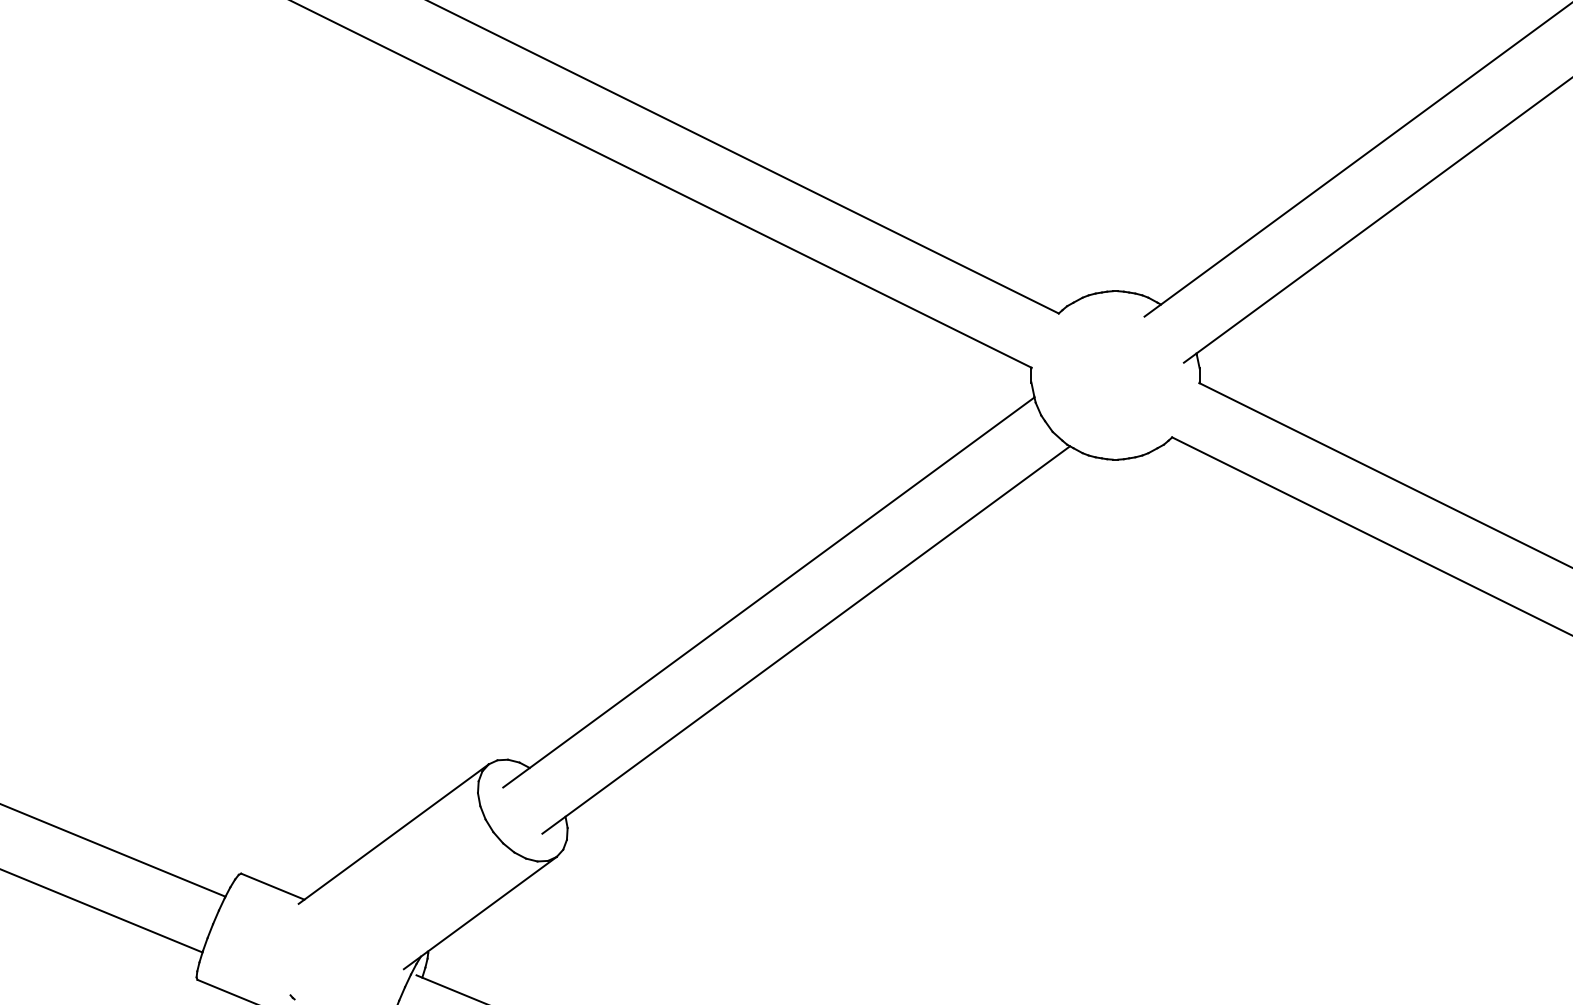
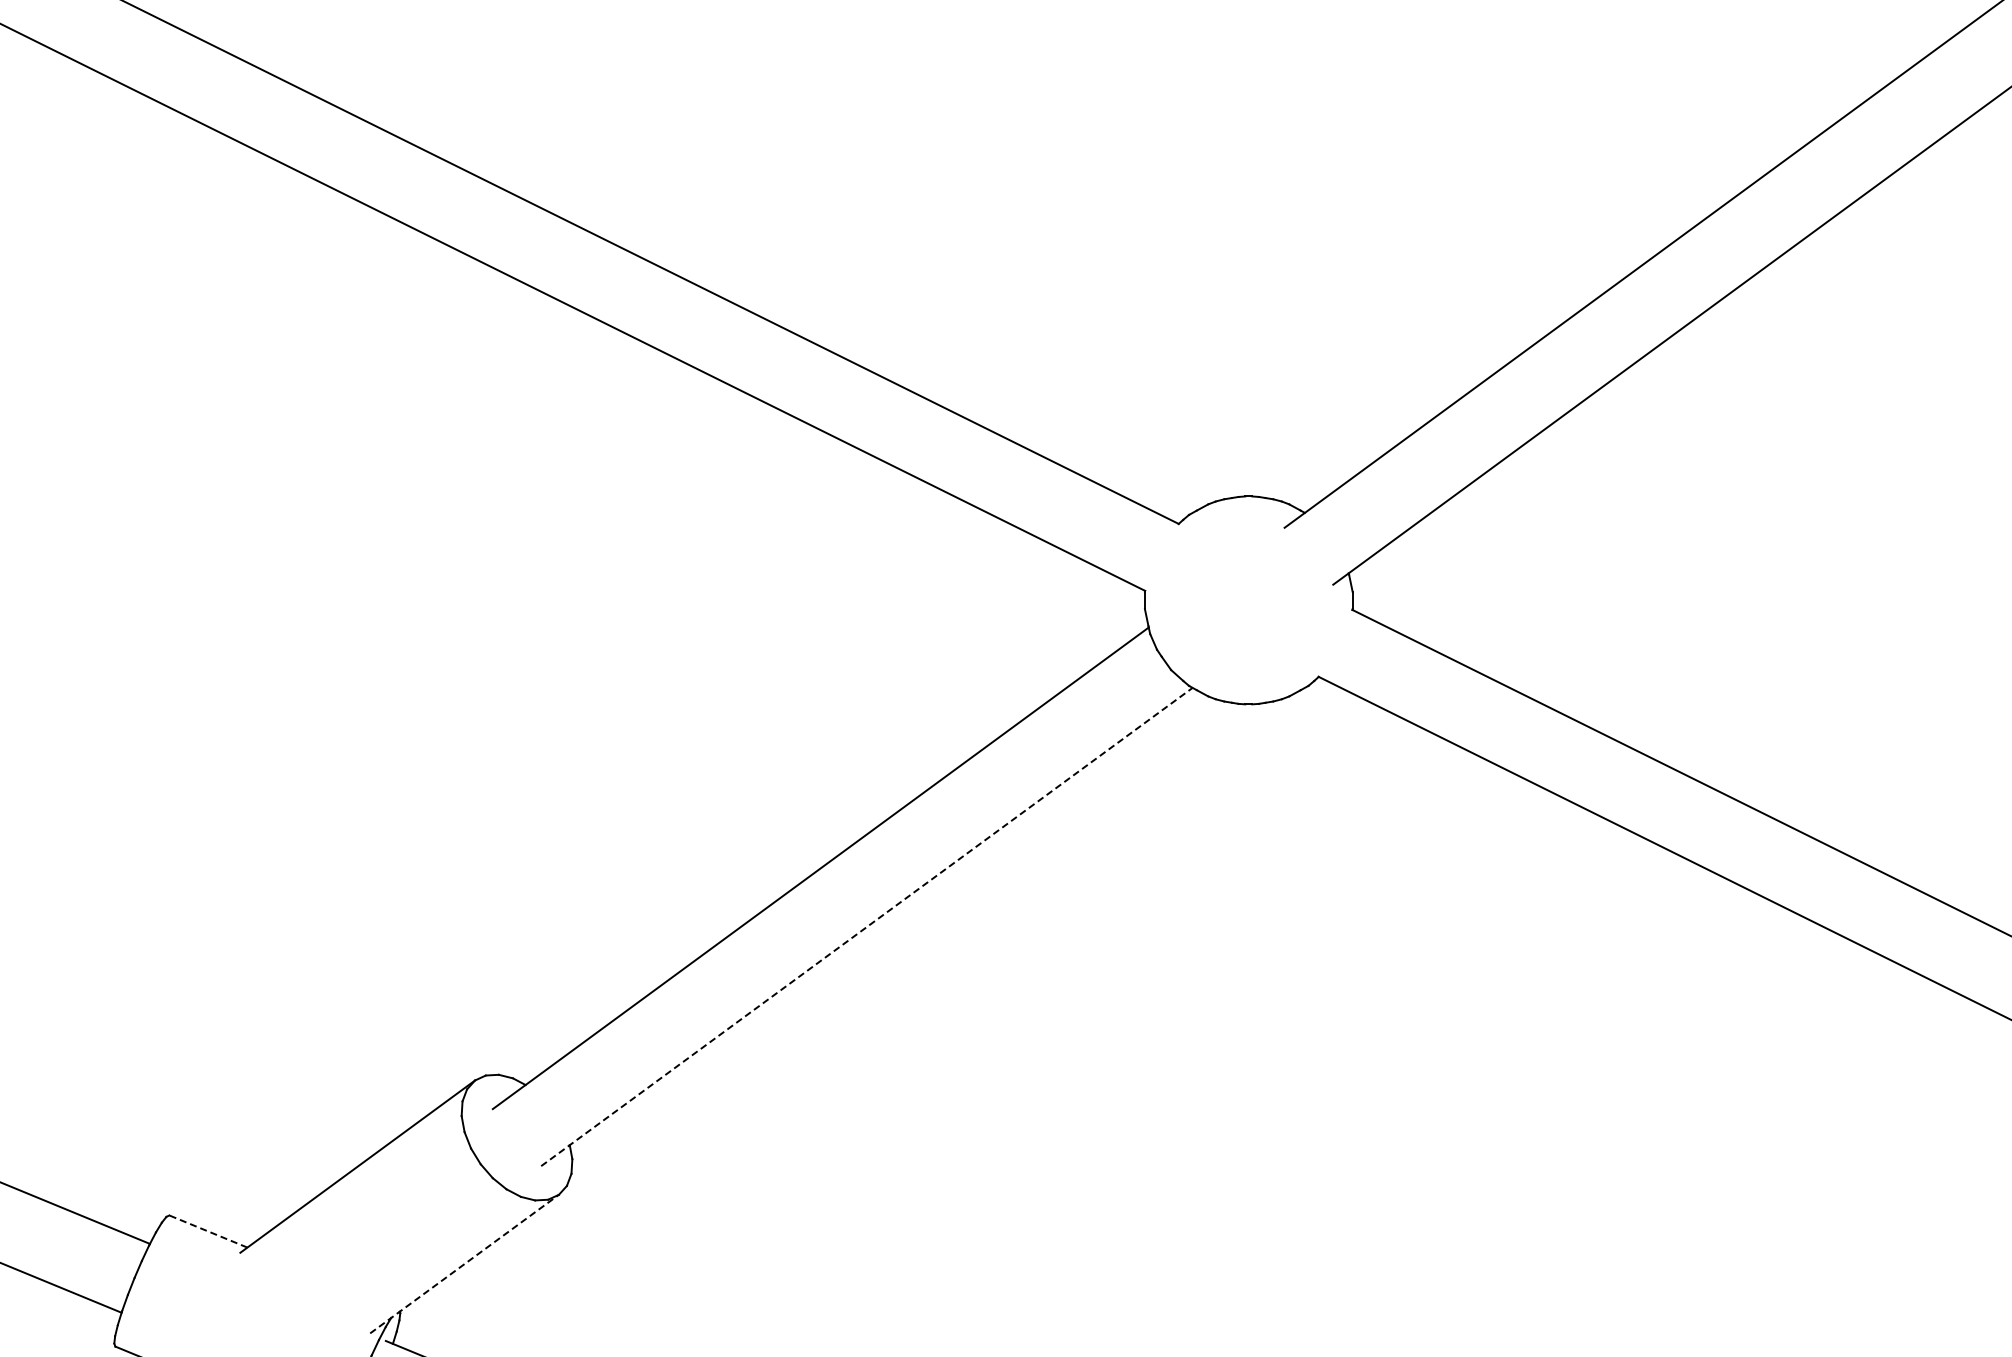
line: (806, 639) -> (867, 926), solid -> dashed
line: (272, 886) -> (207, 1231), solid -> dashed
line: (480, 912) -> (464, 1263), solid -> dashed

